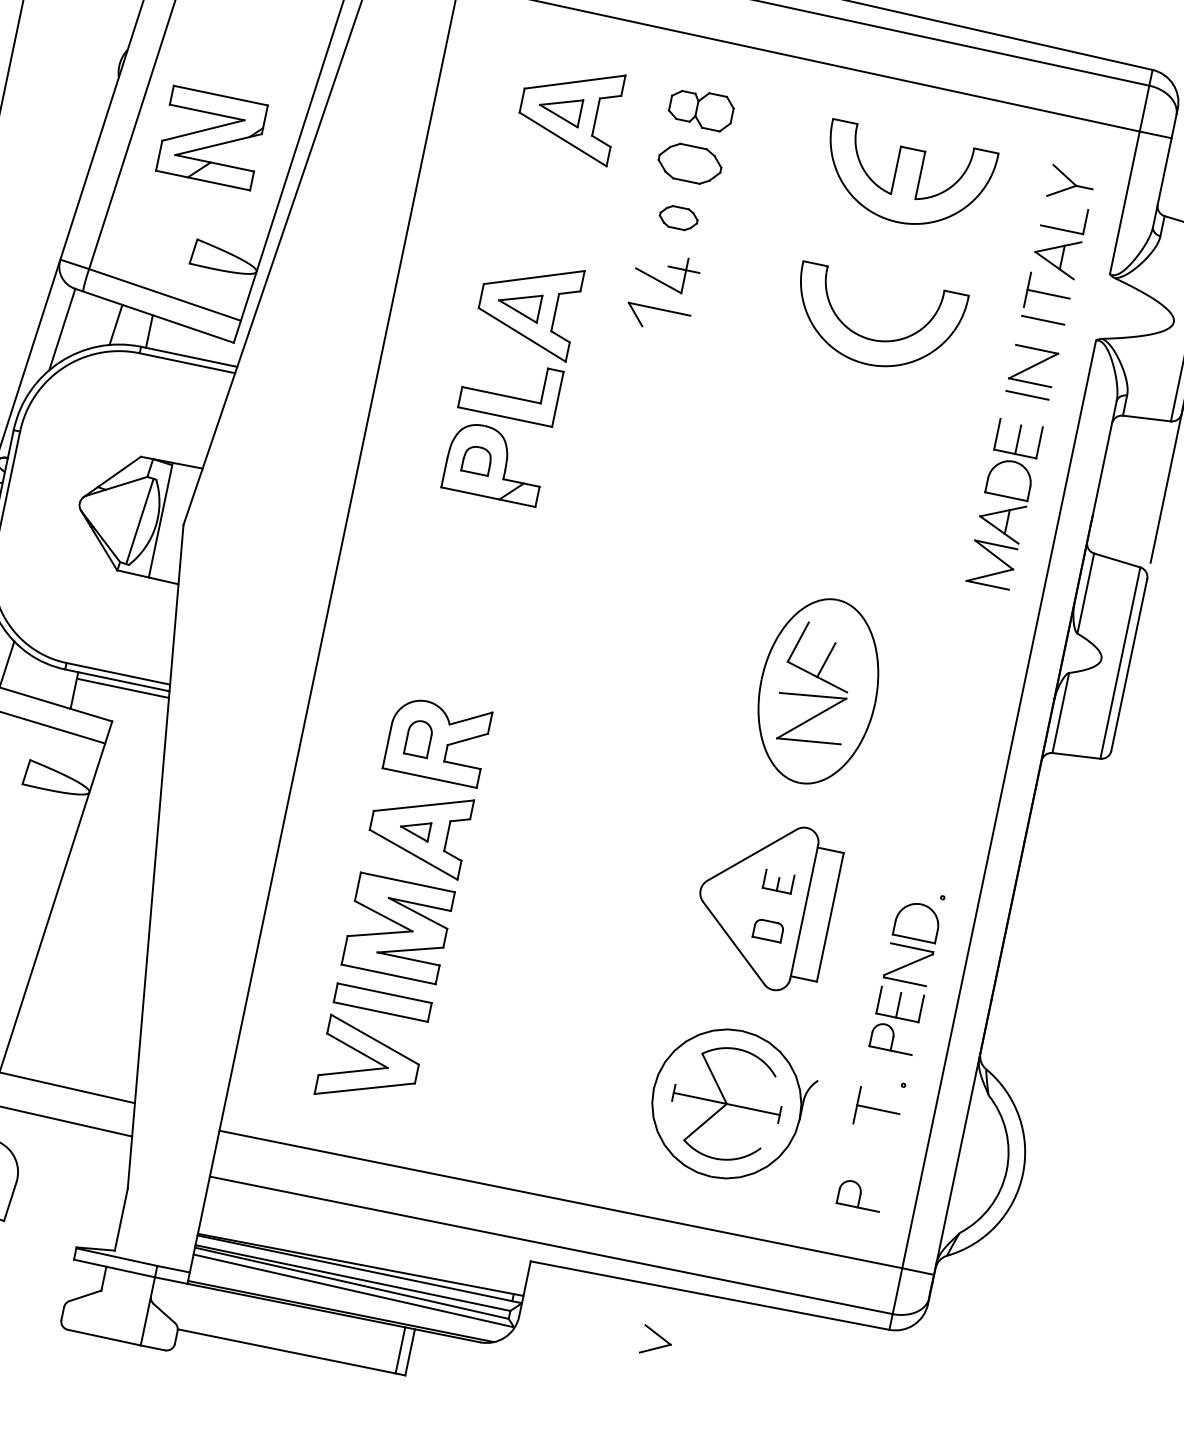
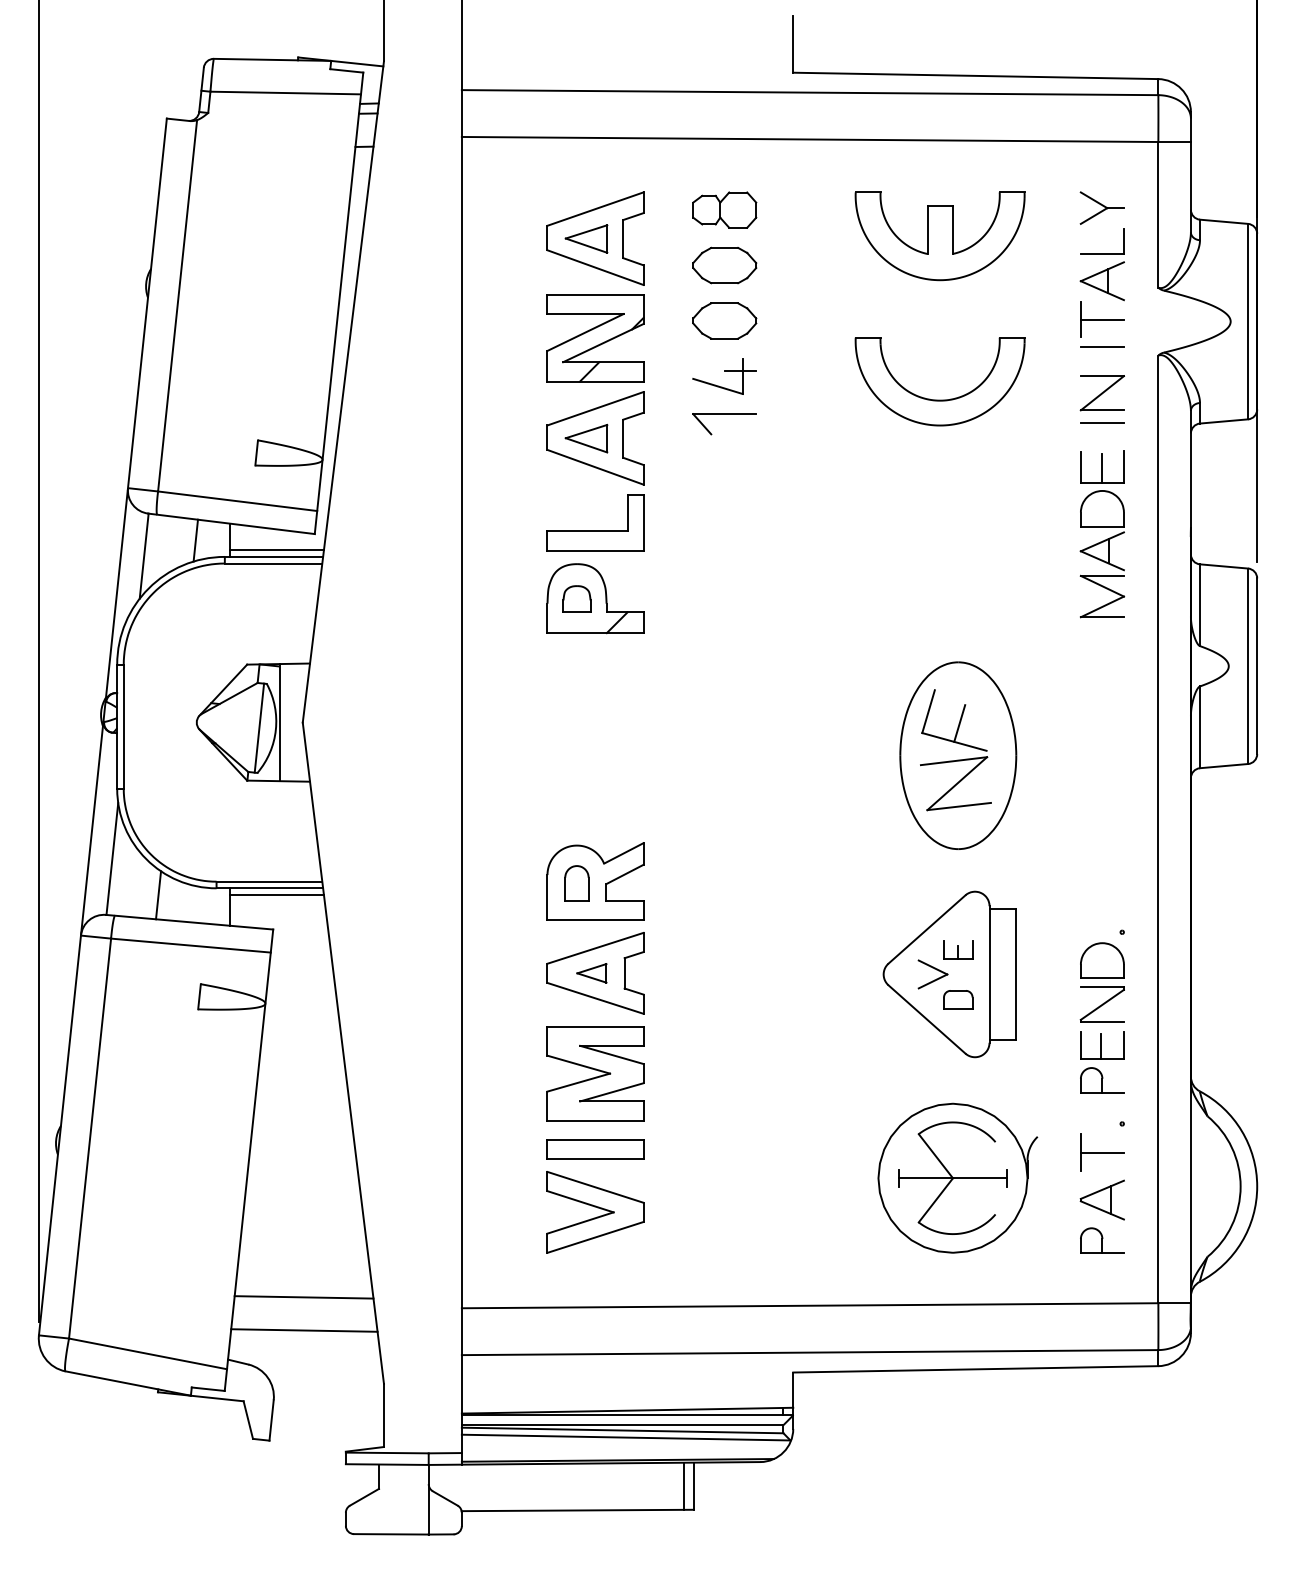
part: (211, 138) -> (595, 338), moved
part: (678, 217) -> (724, 320), size x1.67
line: (192, 351) -> (276, 550), added
part: (867, 1155) -> (1101, 1199), added
part: (656, 1341) -> (932, 974), moved

